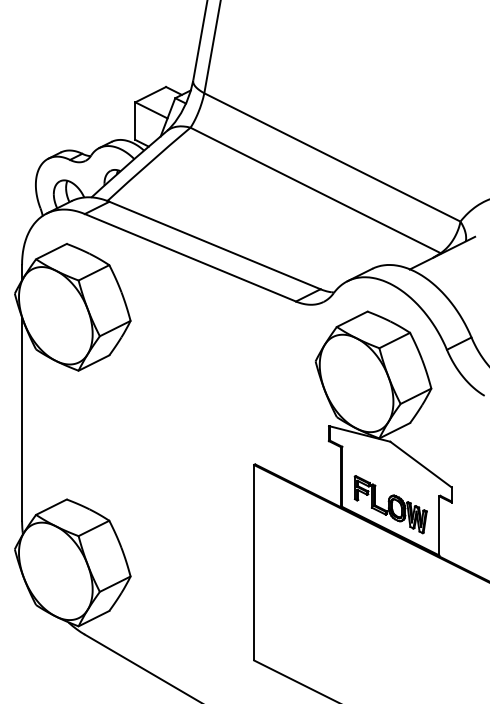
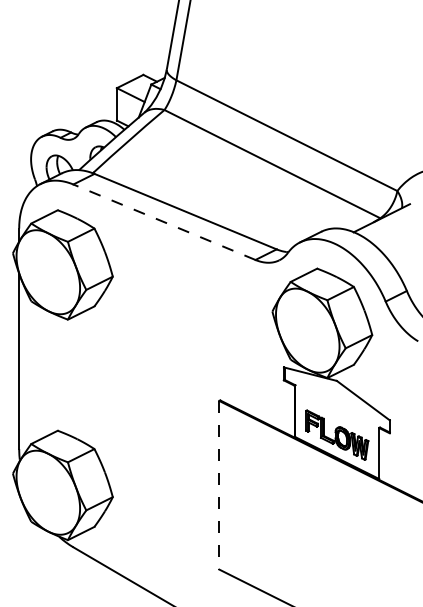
line: (189, 257) -> (163, 221), solid -> dashed
line: (254, 562) -> (219, 485), solid -> dashed

